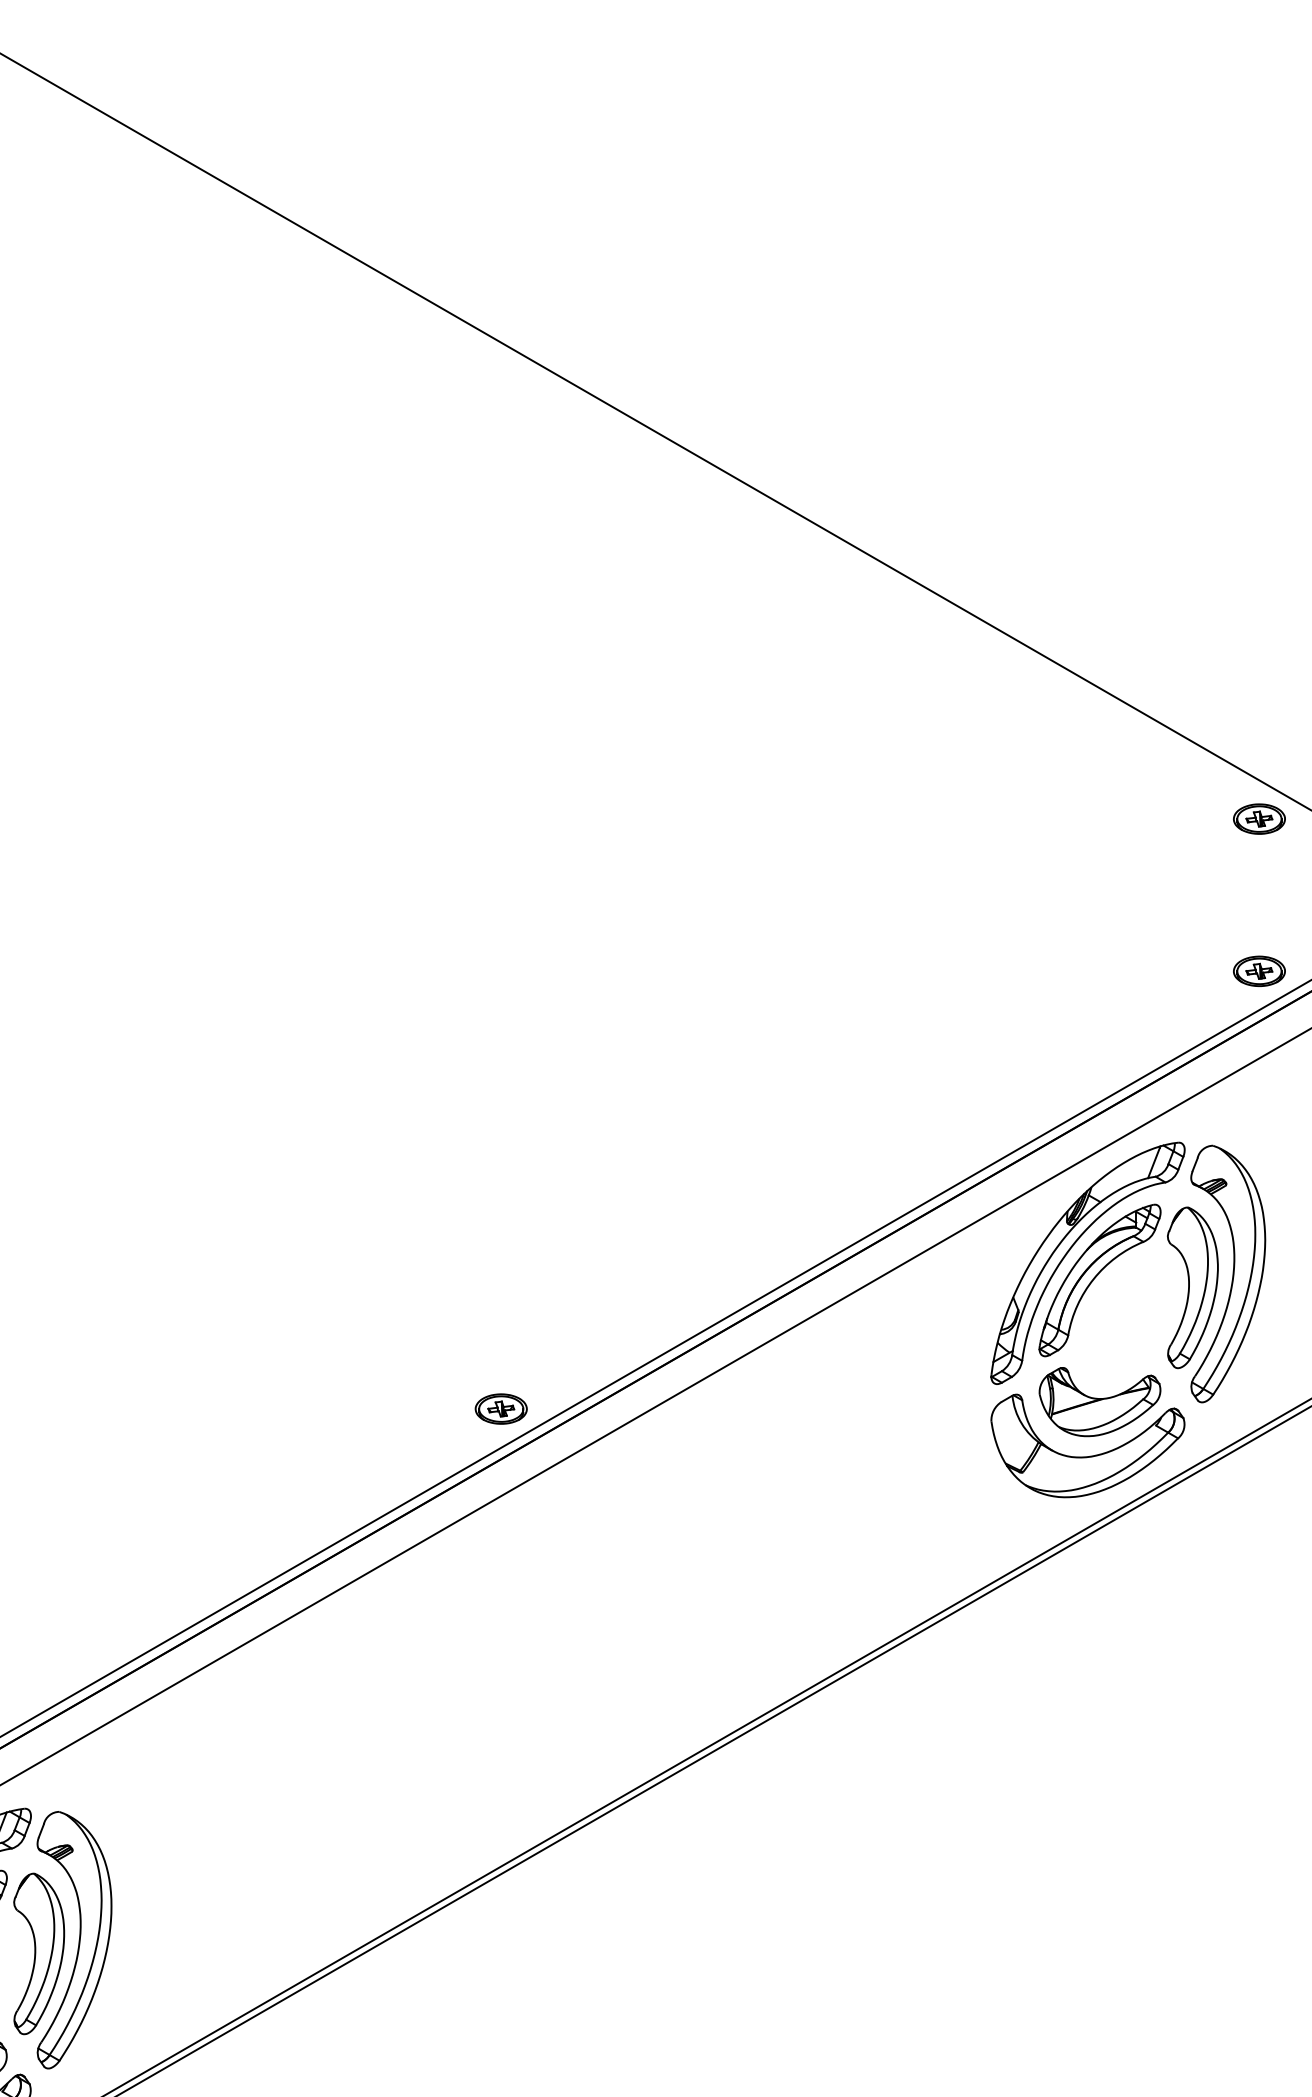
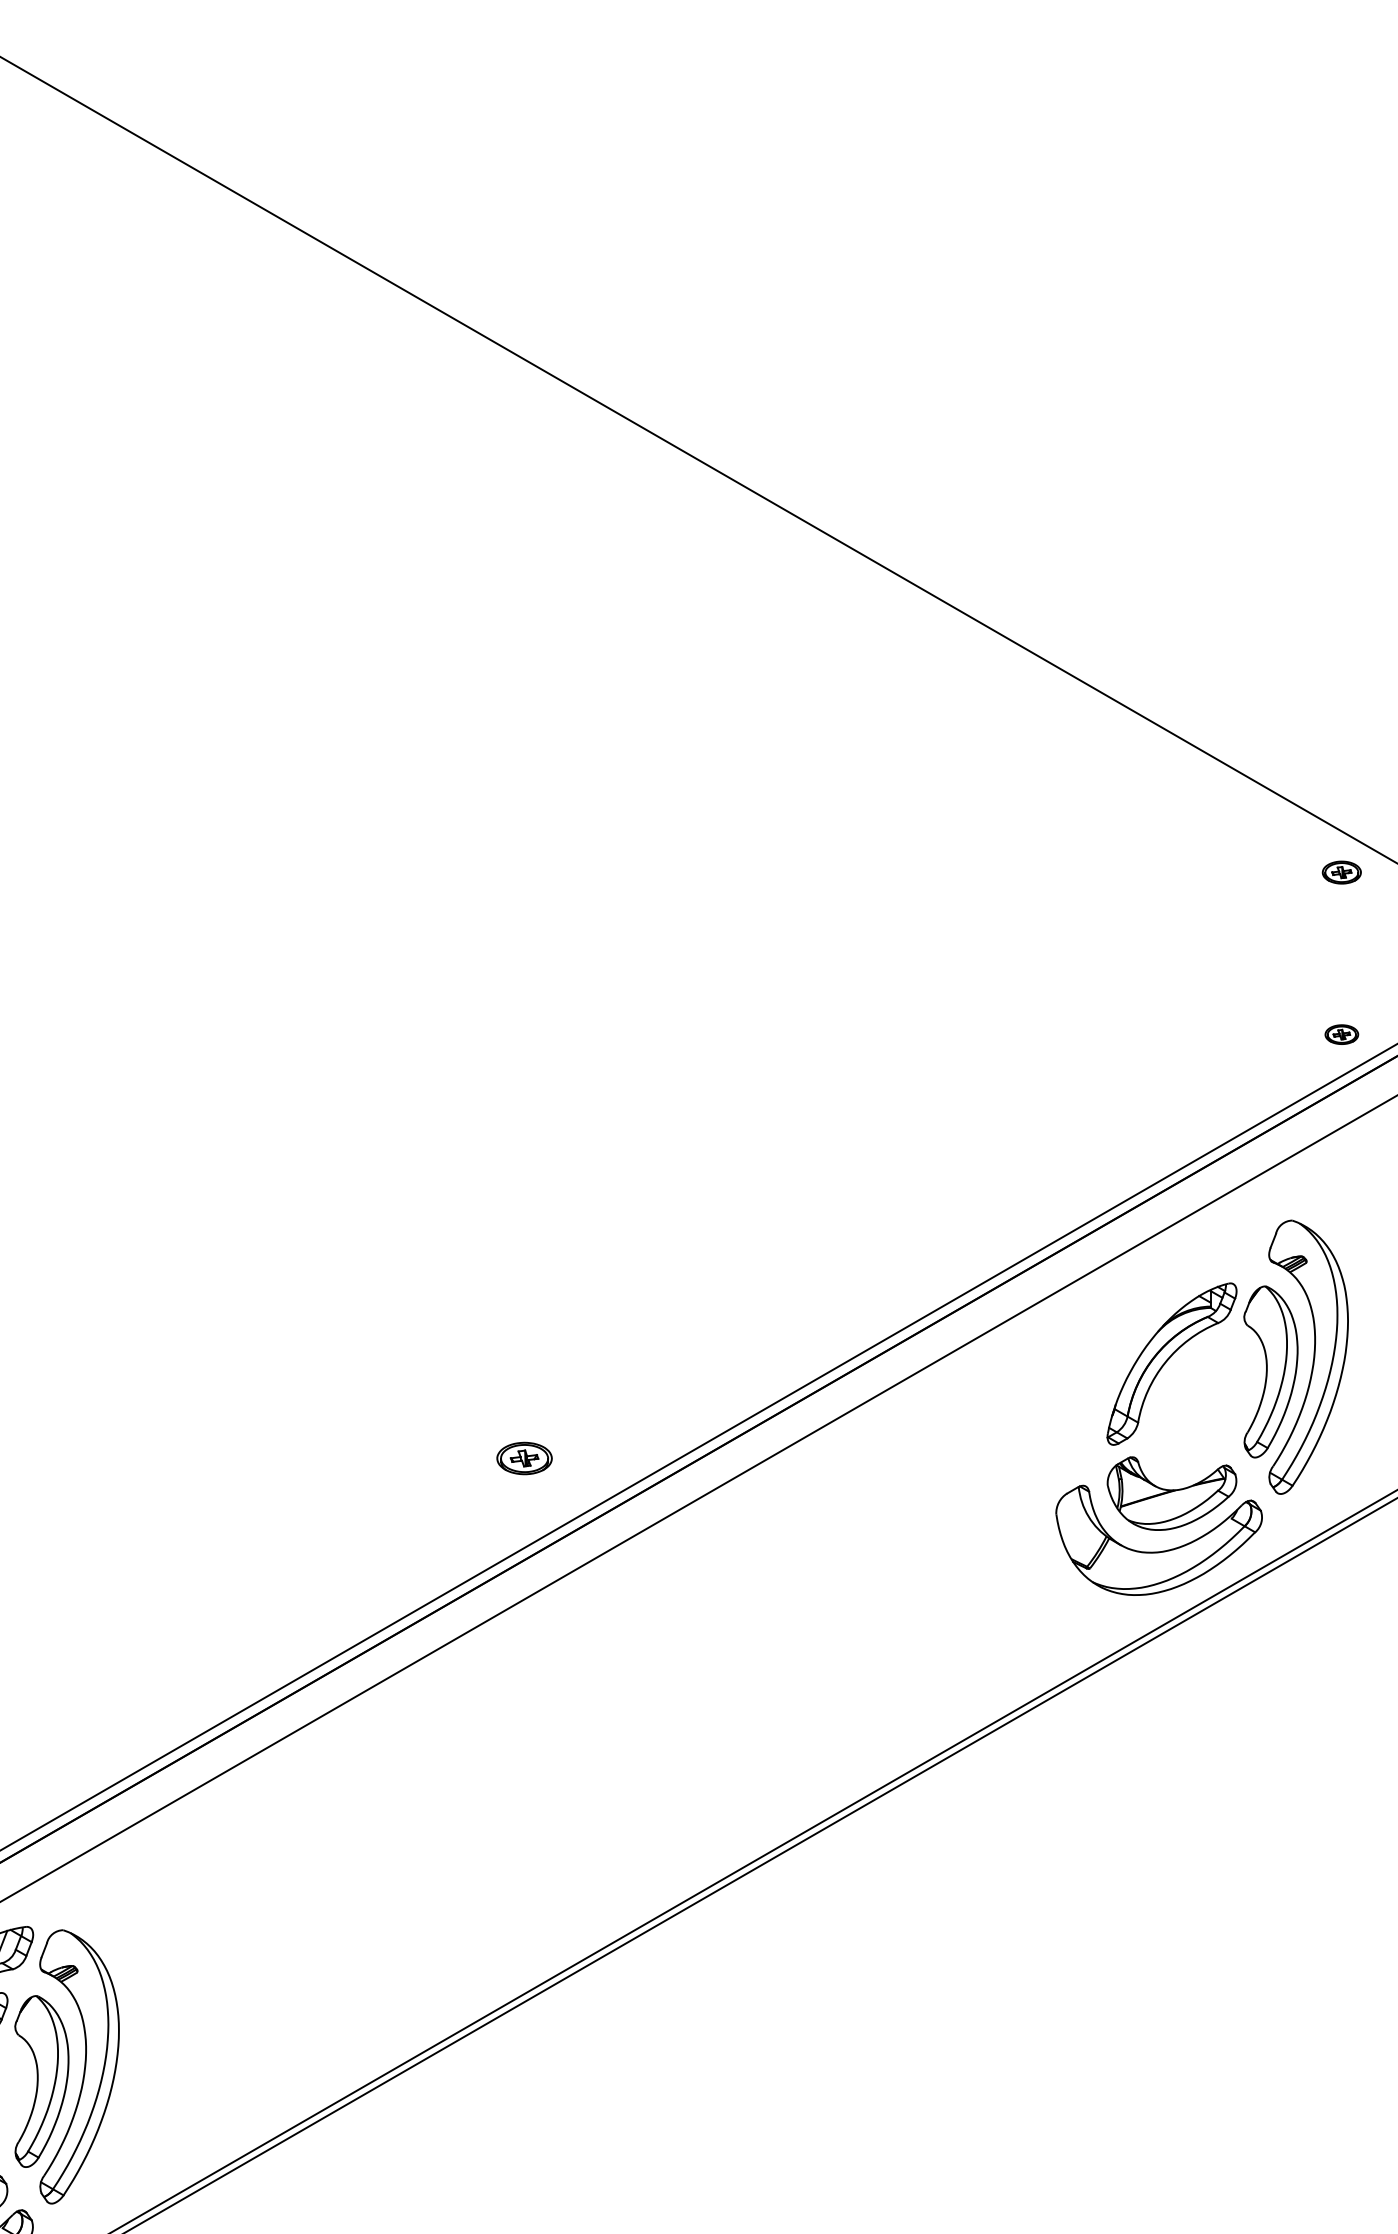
part: (1259, 818) -> (1341, 871), size x0.7
part: (1259, 970) -> (1341, 1033), size x0.6
part: (1070, 1250) -> (1140, 1332), removed
part: (500, 1408) -> (523, 1457), moved

